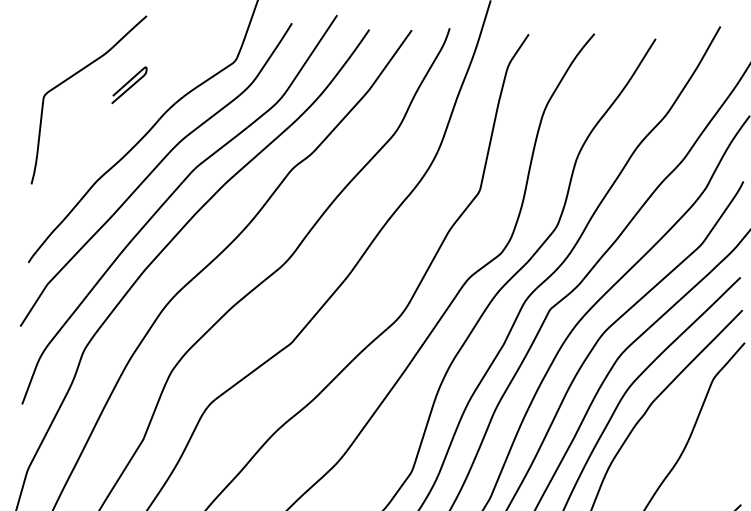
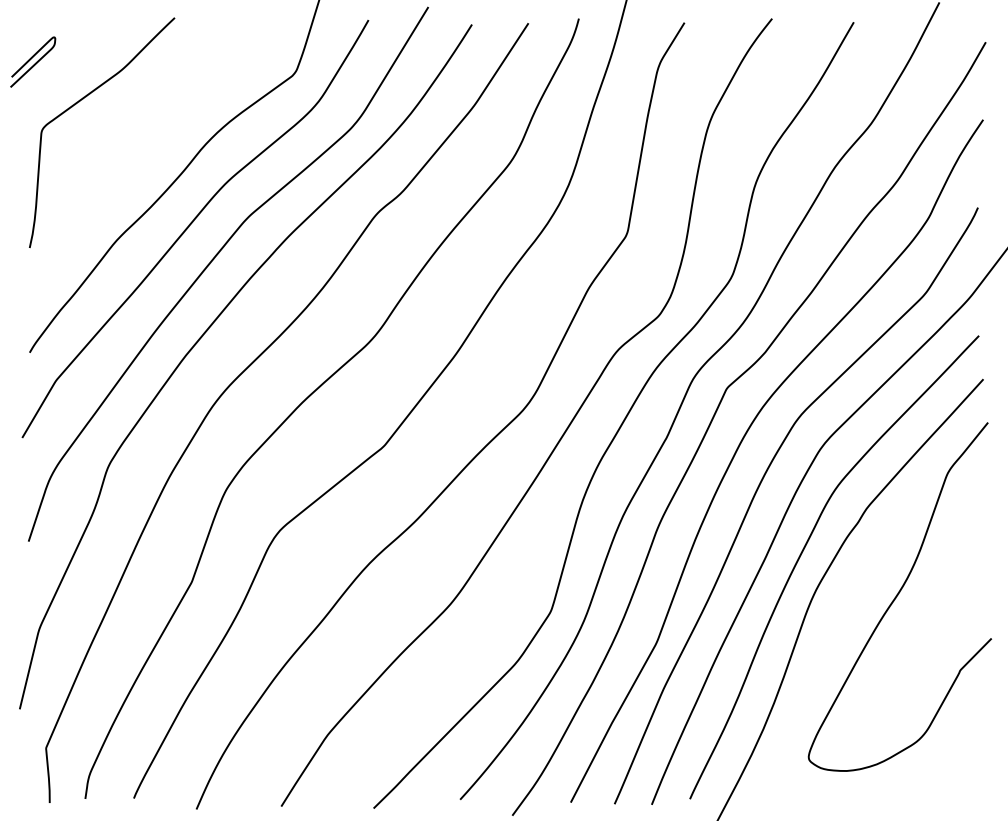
curve: (131, 85) -> (35, 62), moved

